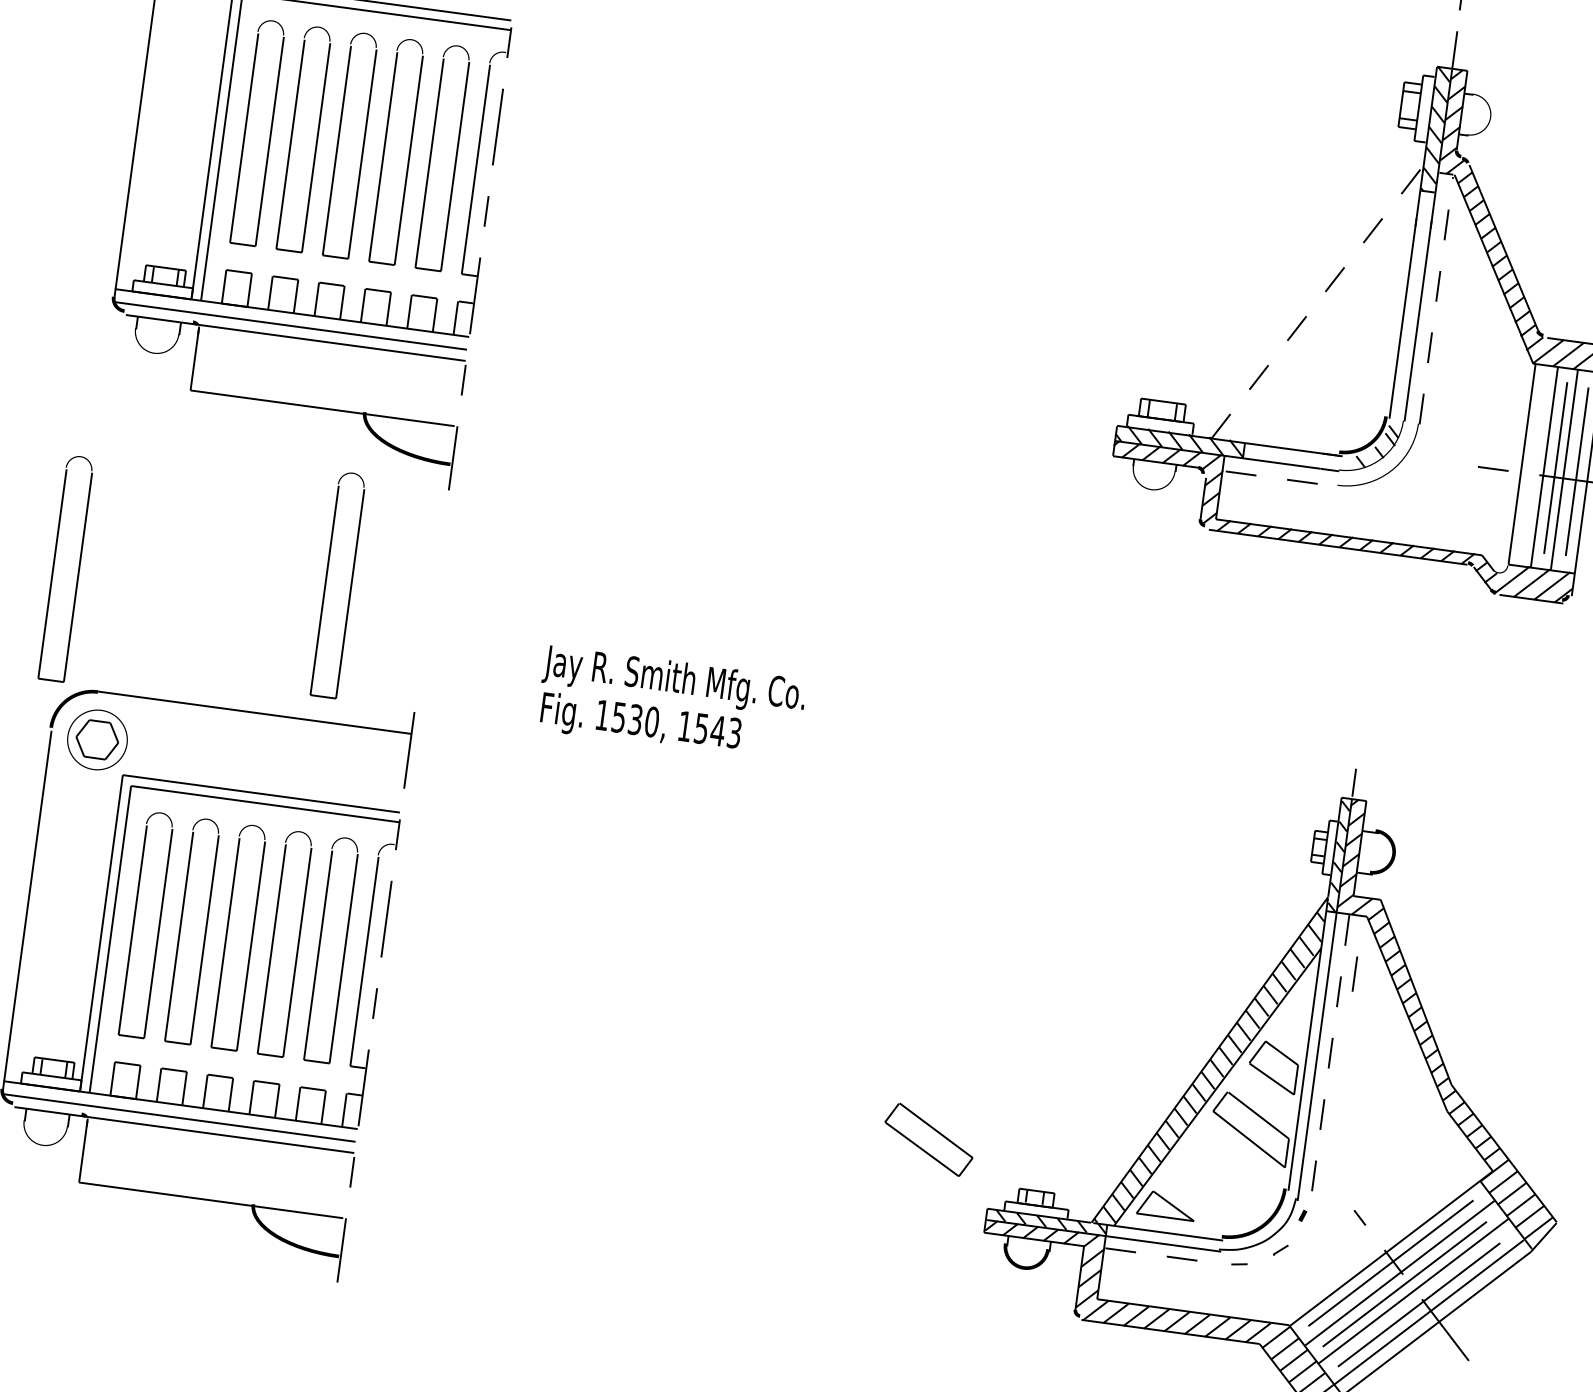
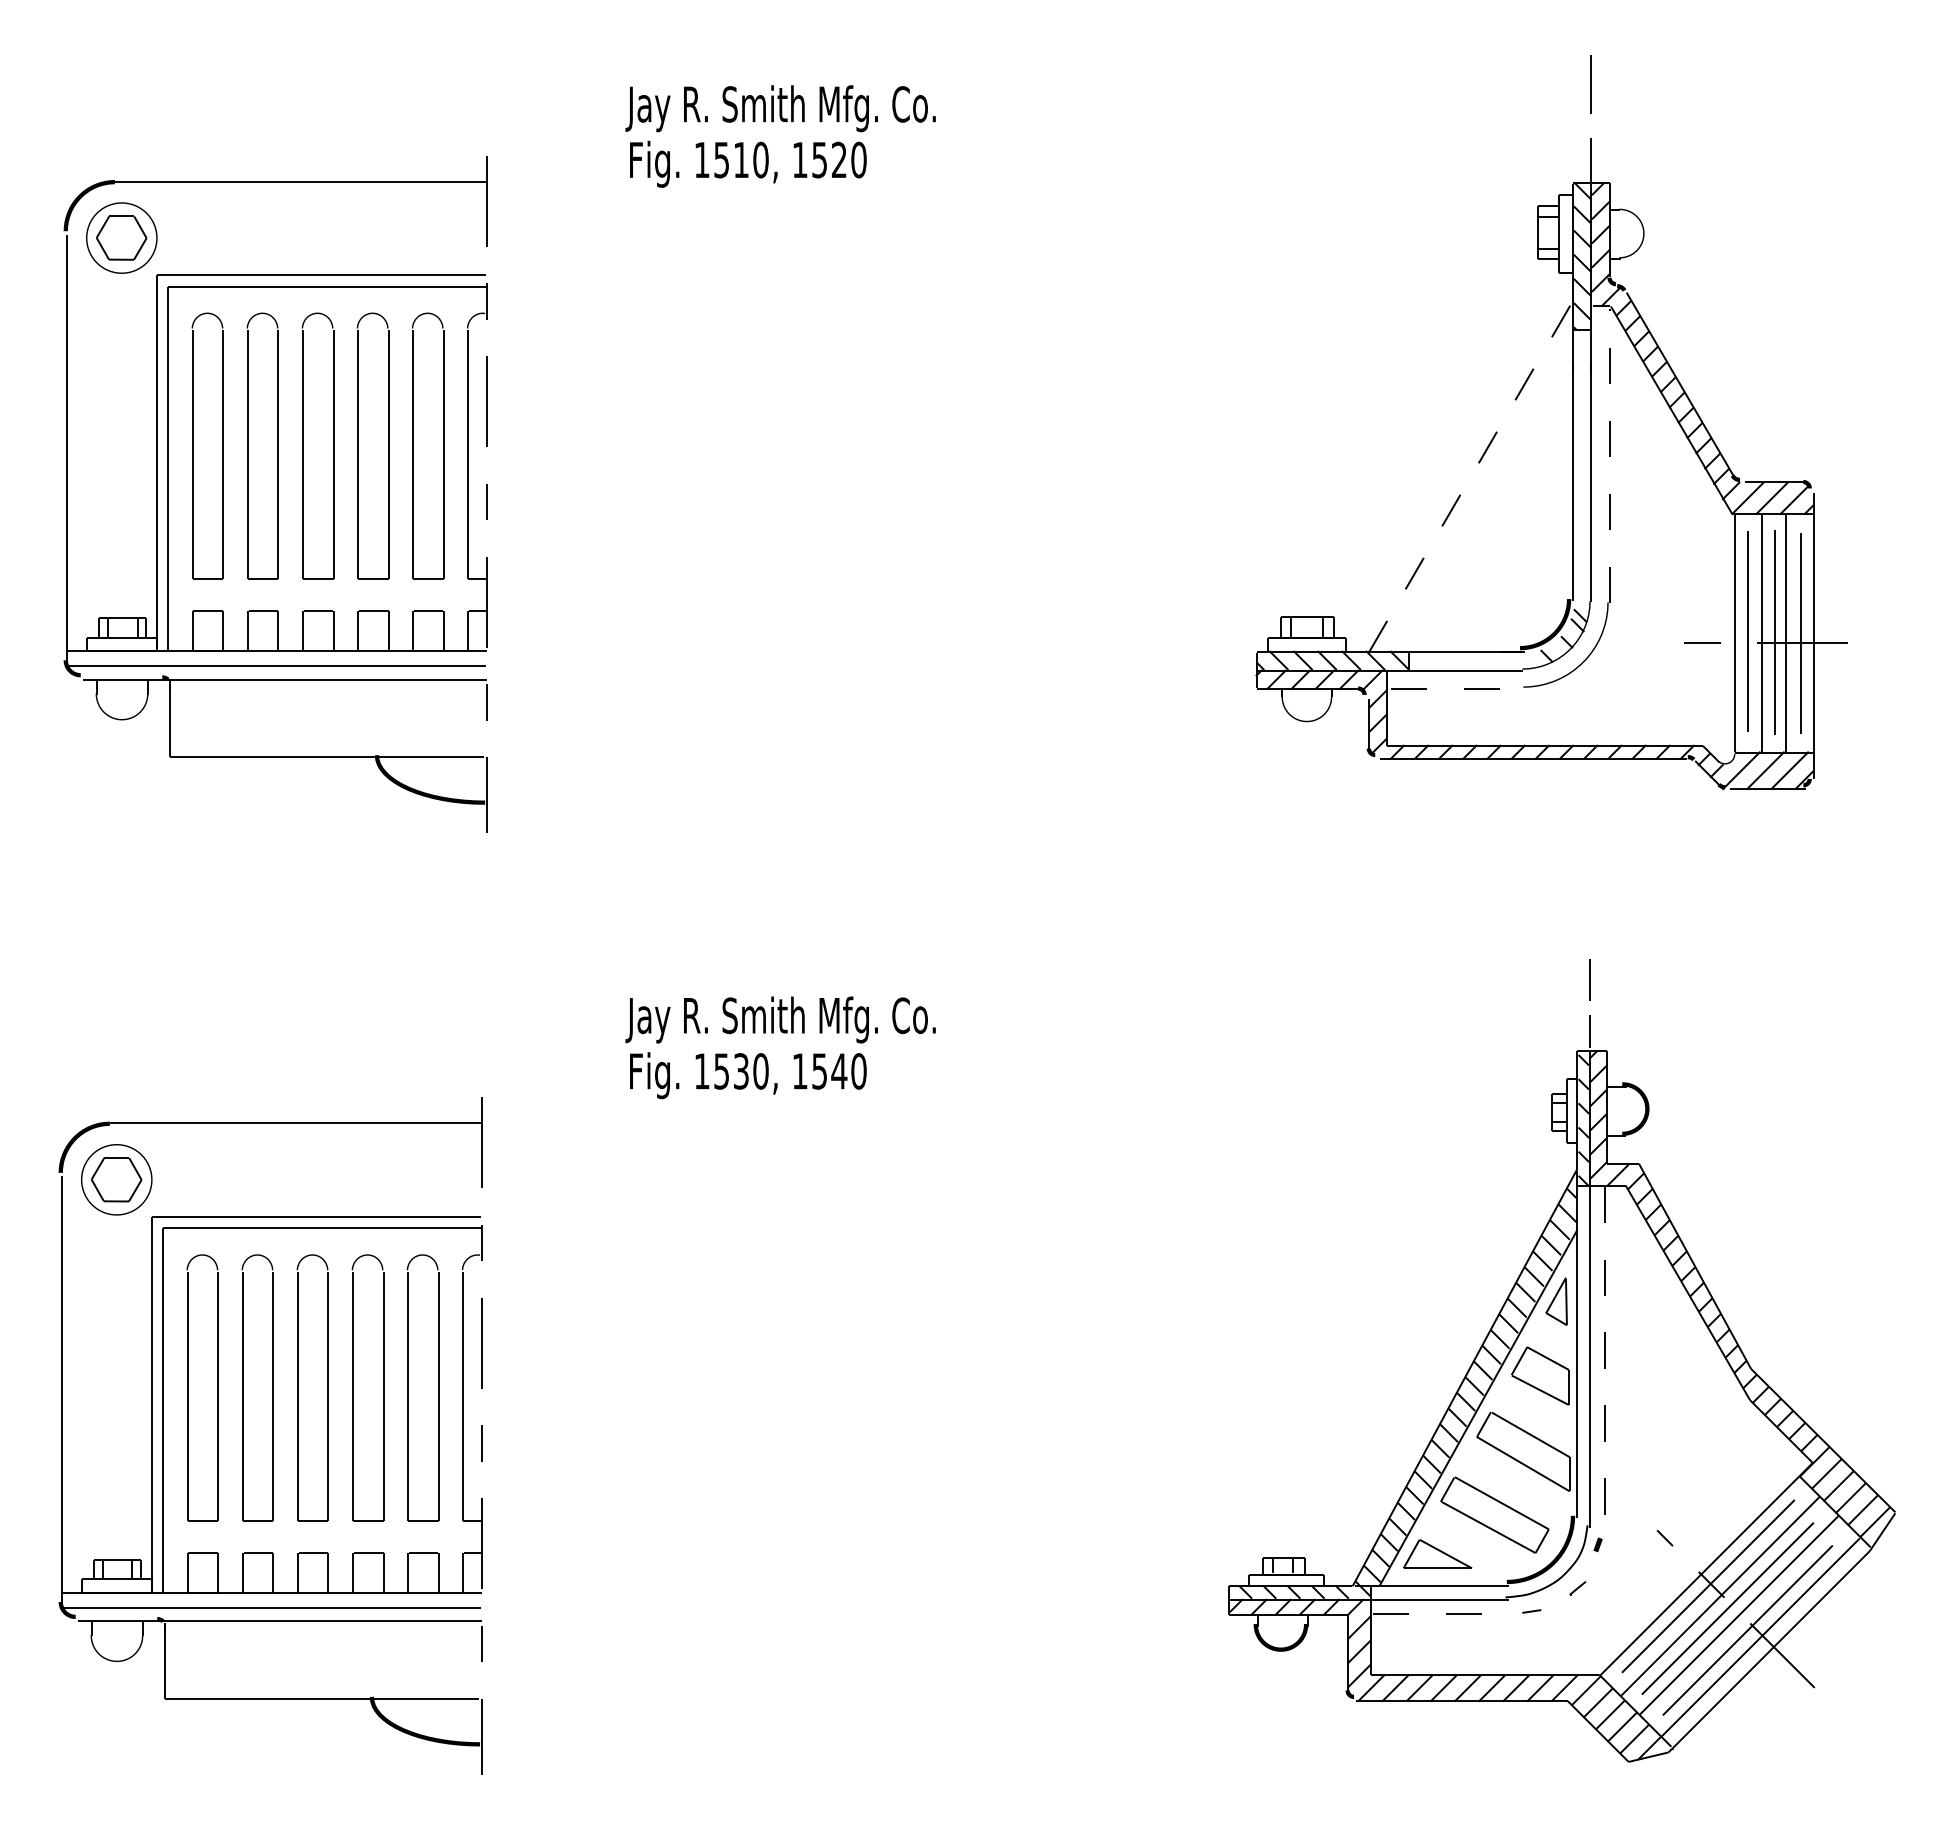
line: (1532, 464) -> (1747, 631), added
part: (53, 566) -> (38, 984), removed
part: (325, 582) -> (358, 960), removed
text: (734, 733) -> (858, 1071), 1543 -> 1540
line: (1354, 973) -> (1589, 979), moved
part: (1295, 1006) -> (1556, 1301), added
part: (928, 1139) -> (1494, 1514), moved

